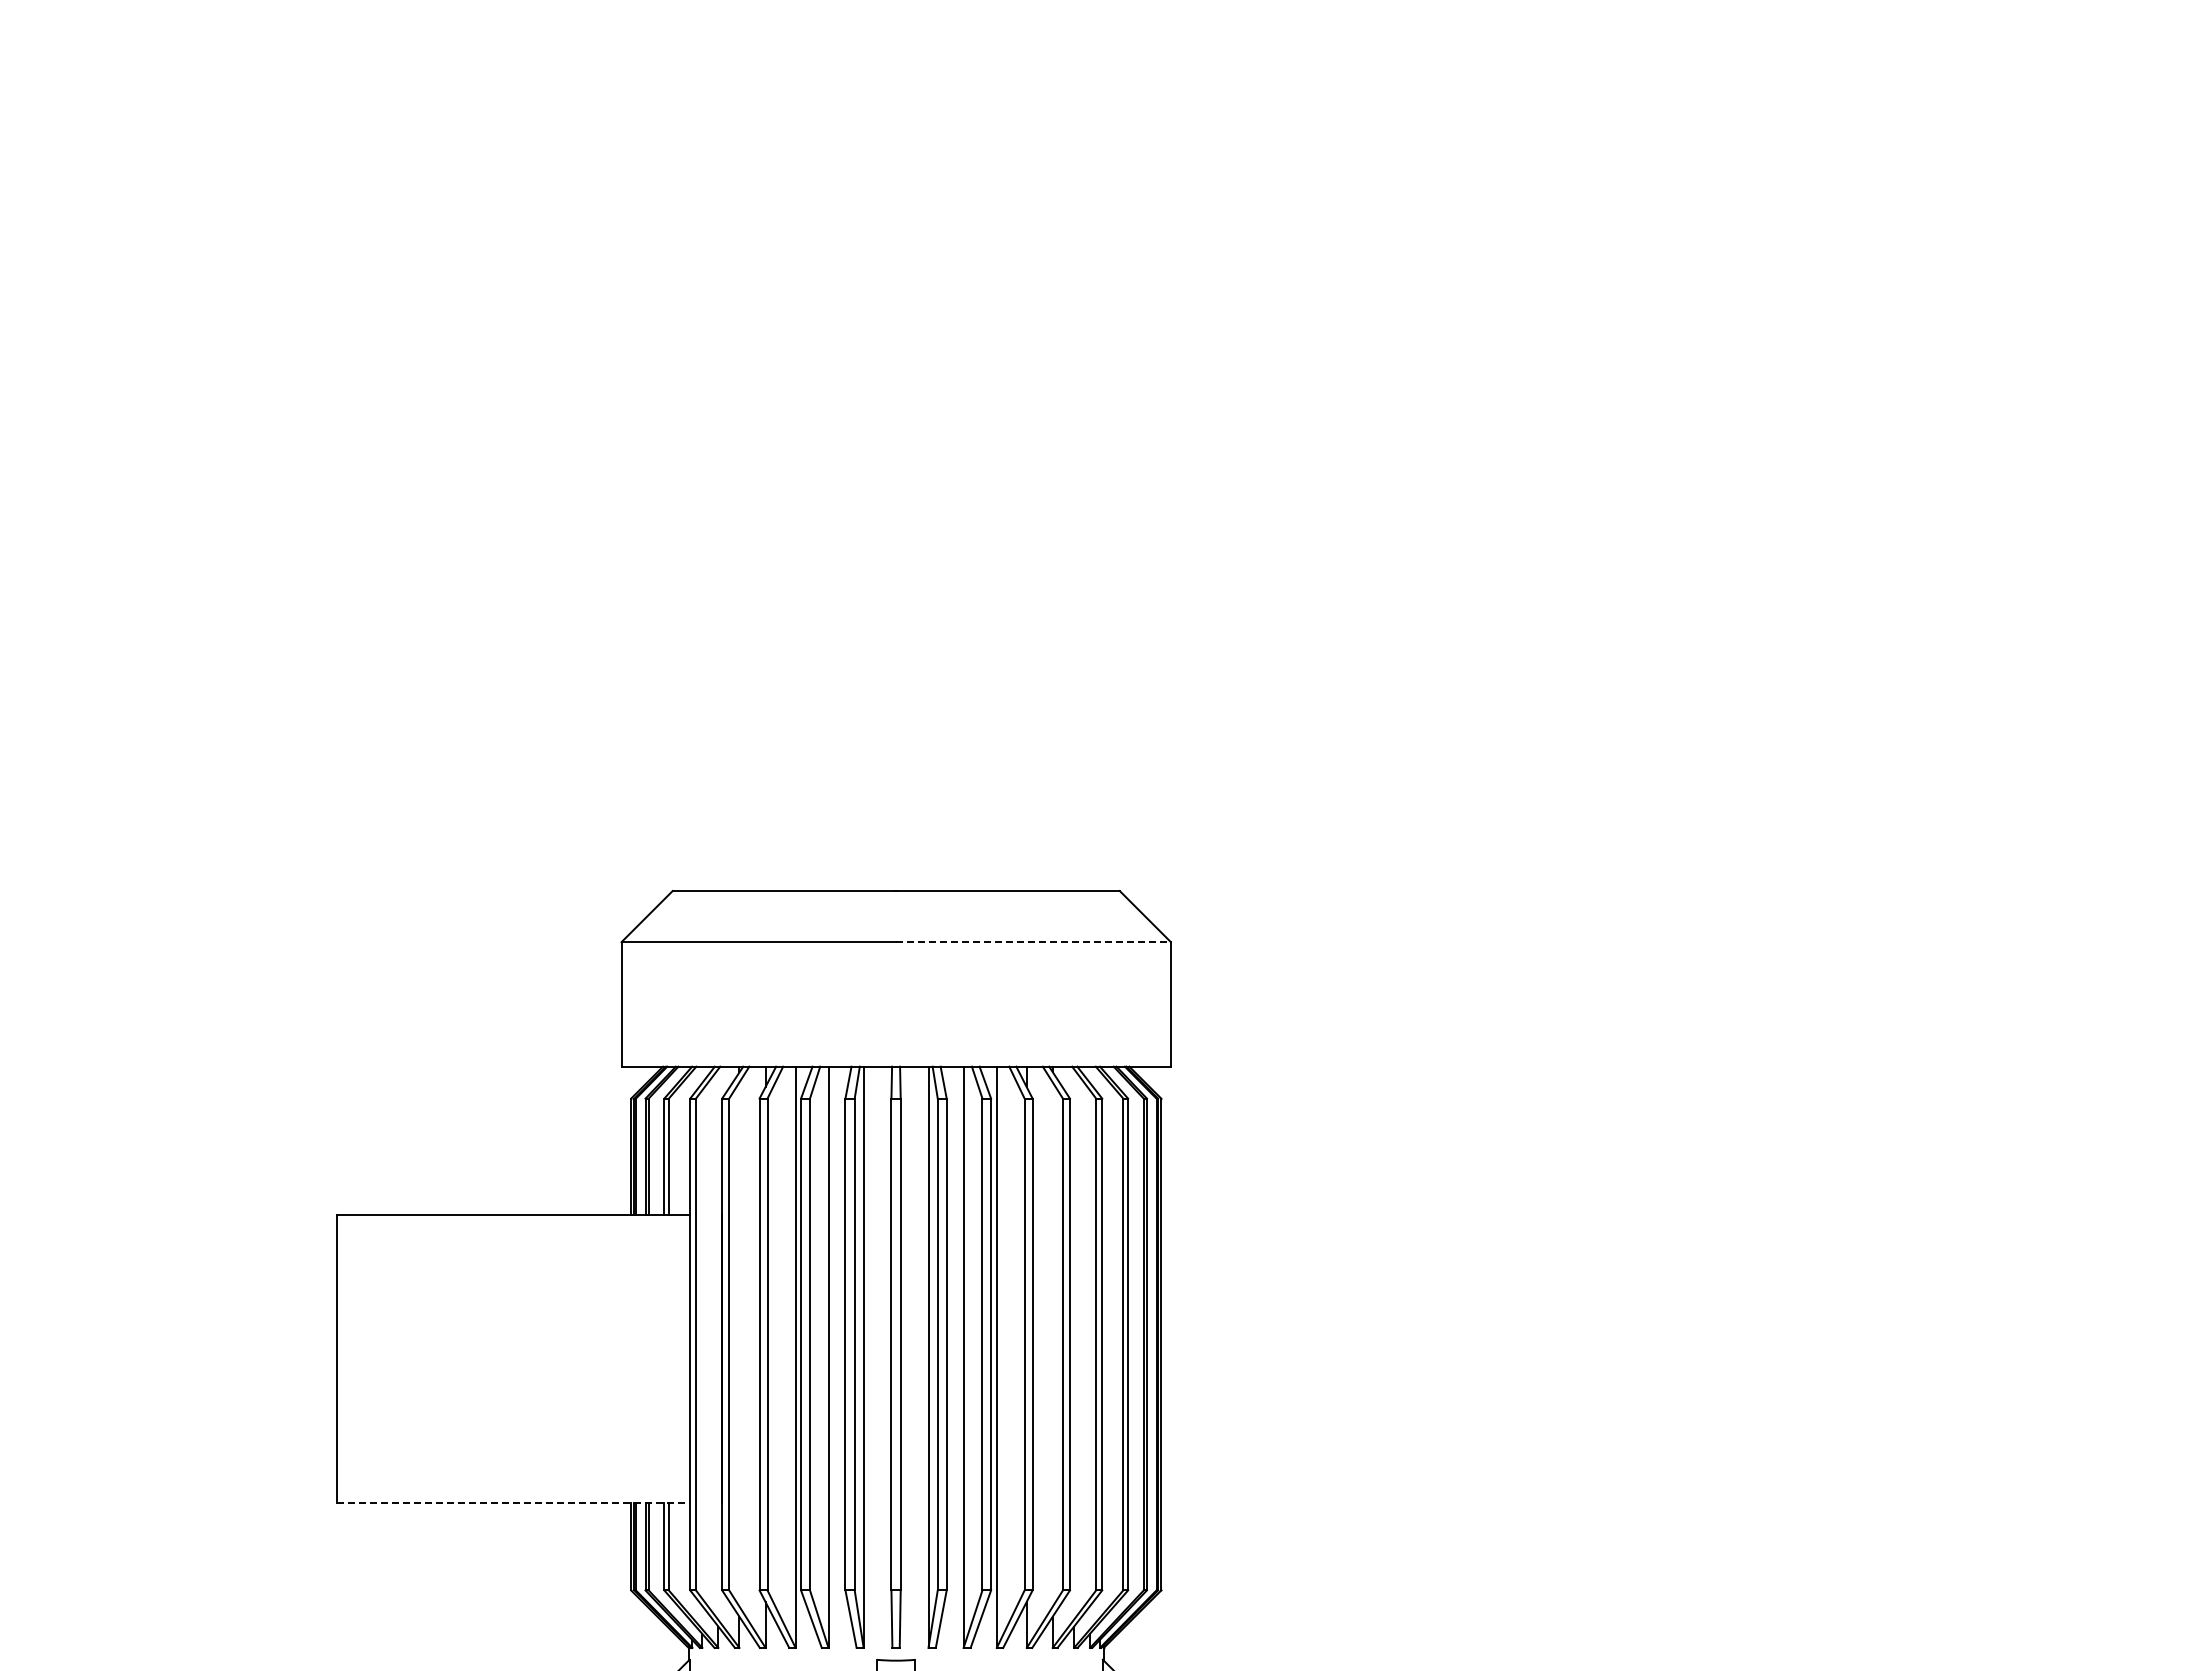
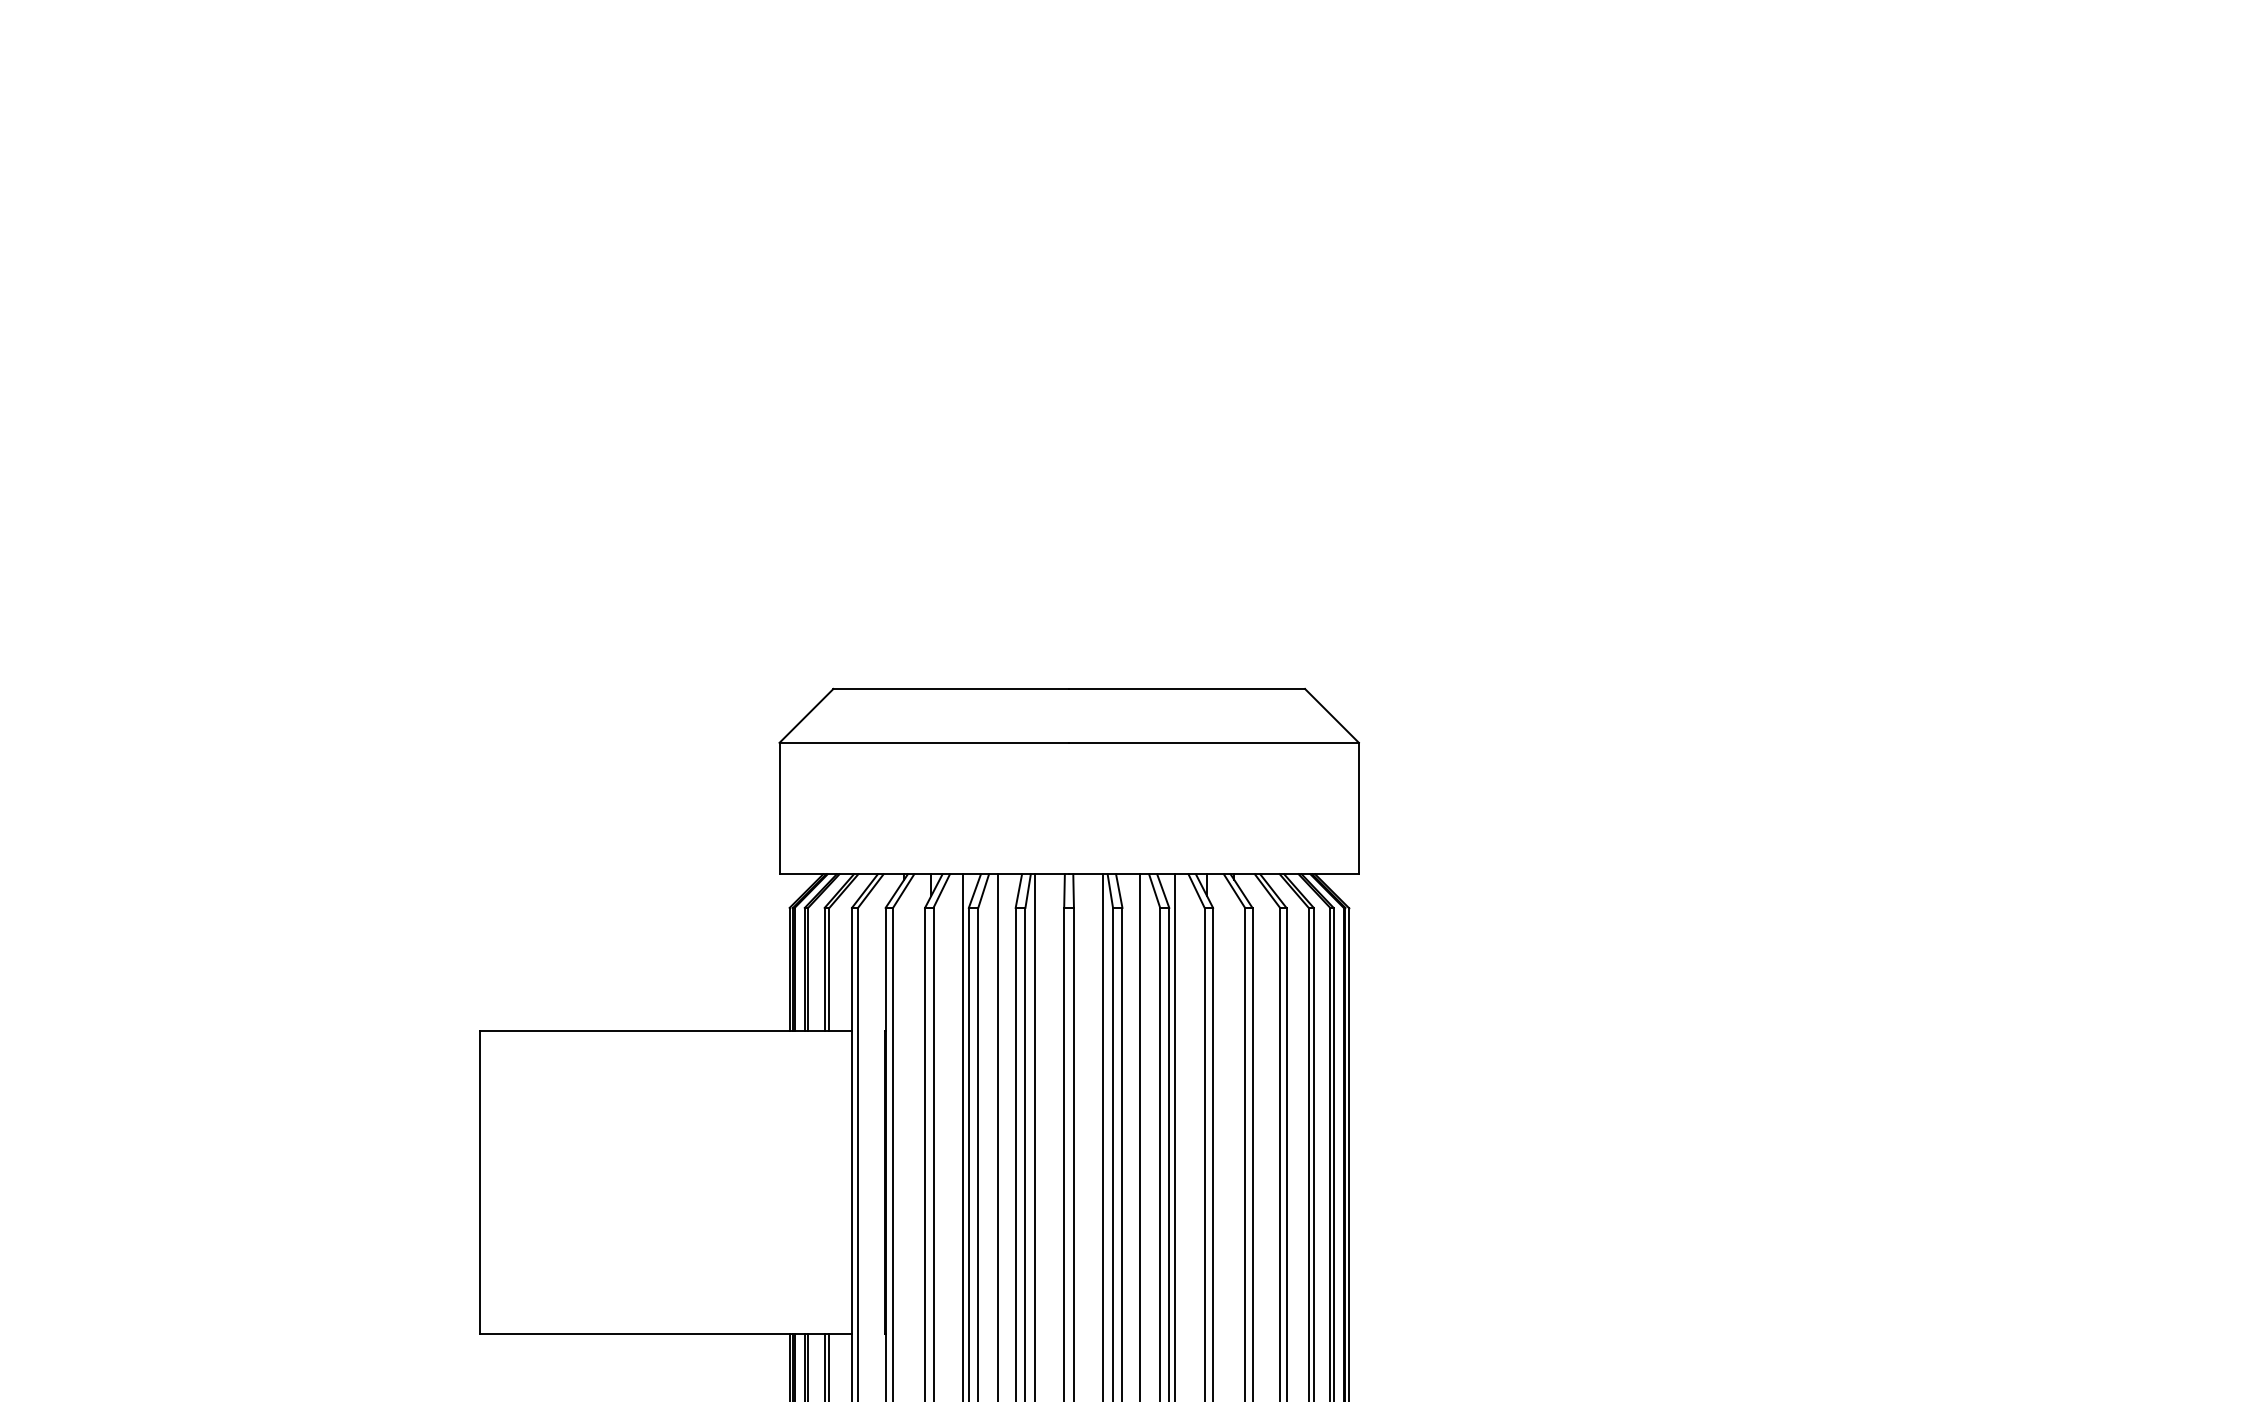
line: (1034, 942) -> (1215, 743), dashed -> solid
line: (514, 1502) -> (666, 1333), dashed -> solid

